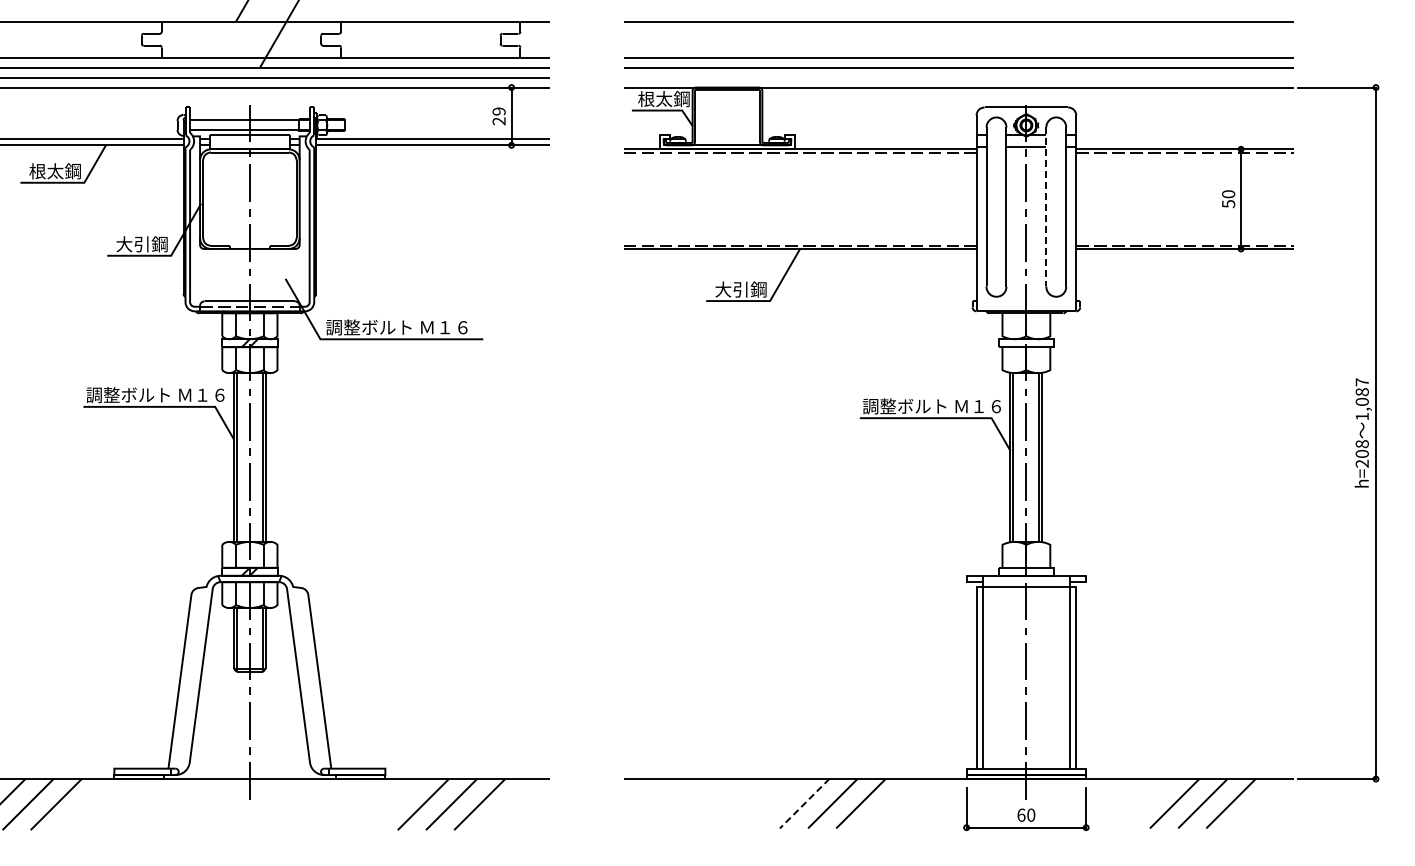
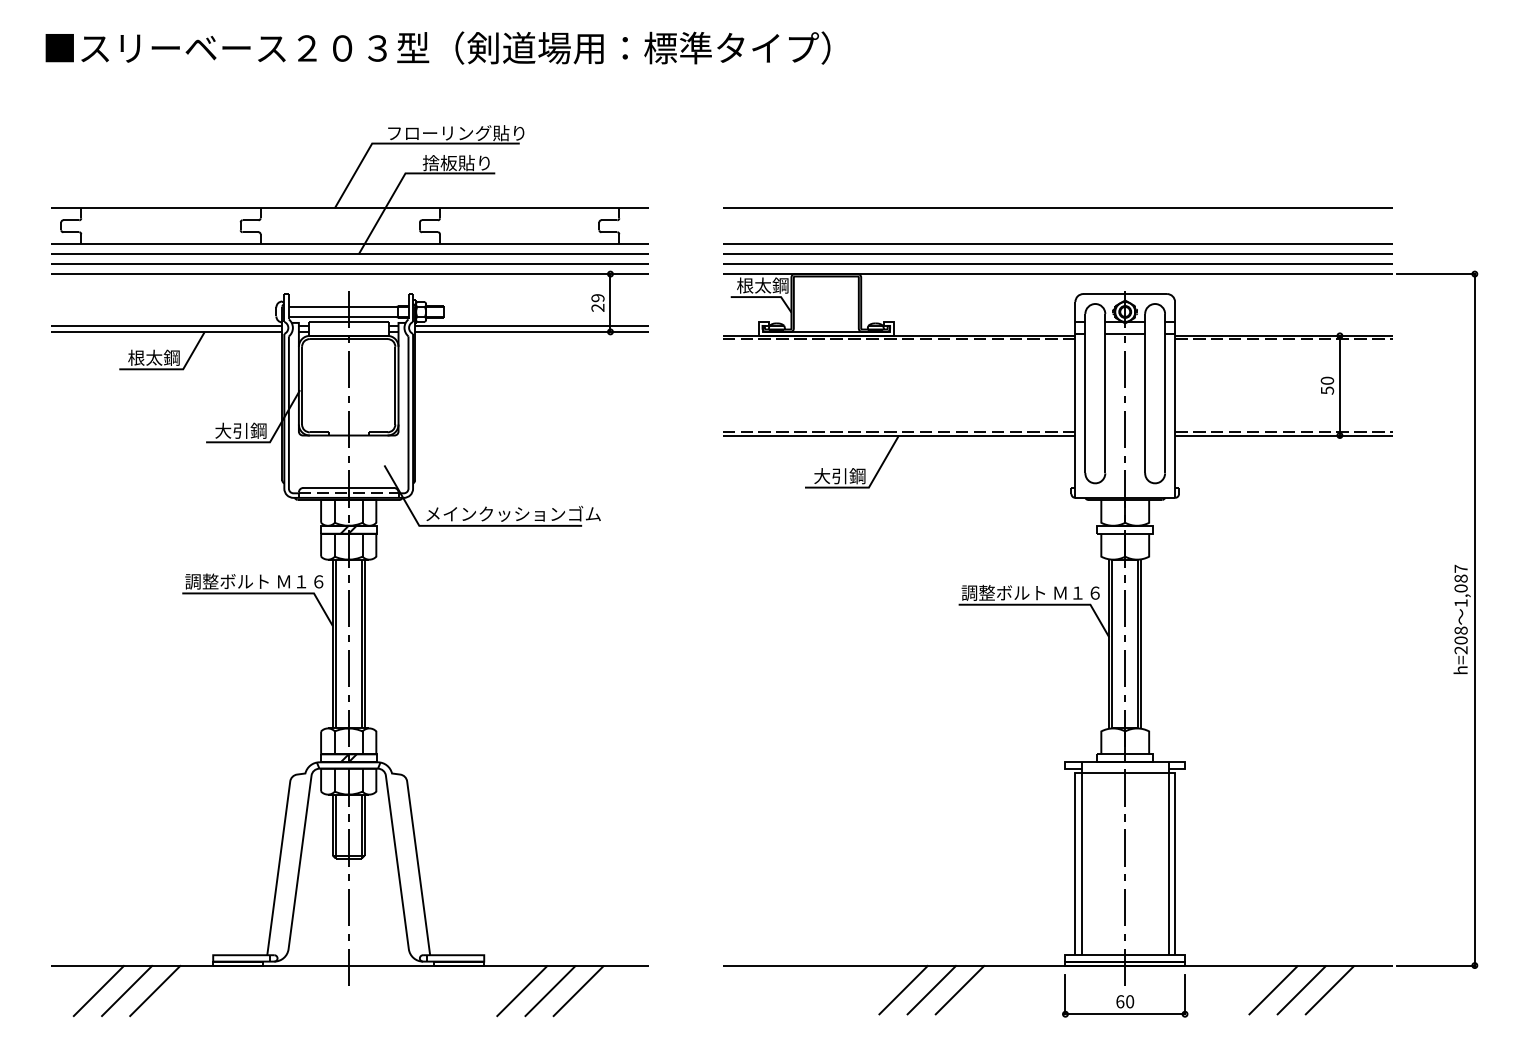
line: (958, 76) -> (1057, 263), added
line: (1046, 206) -> (1145, 393), dashed -> solid
text: (413, 326) -> (512, 513), 調整ボルト Ｍ１６ -> メインクッションゴム
line: (804, 803) -> (903, 990), dashed -> solid

